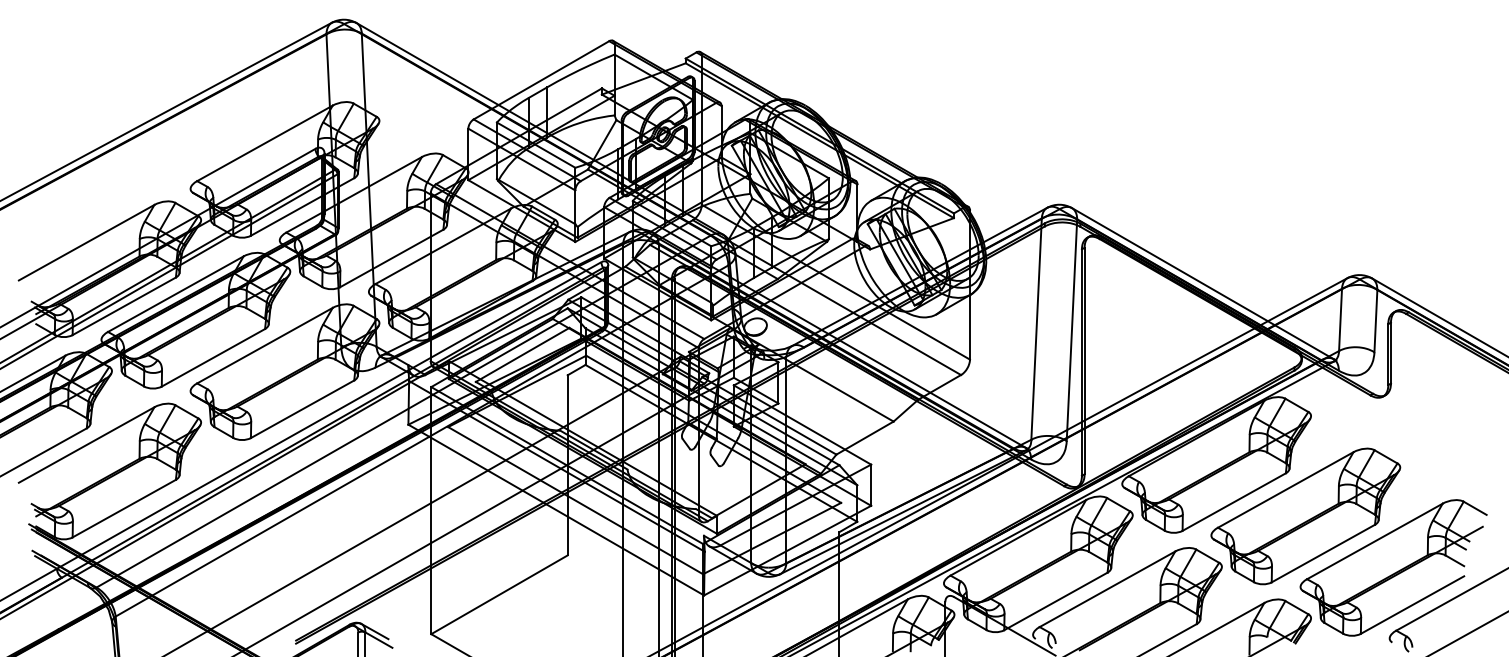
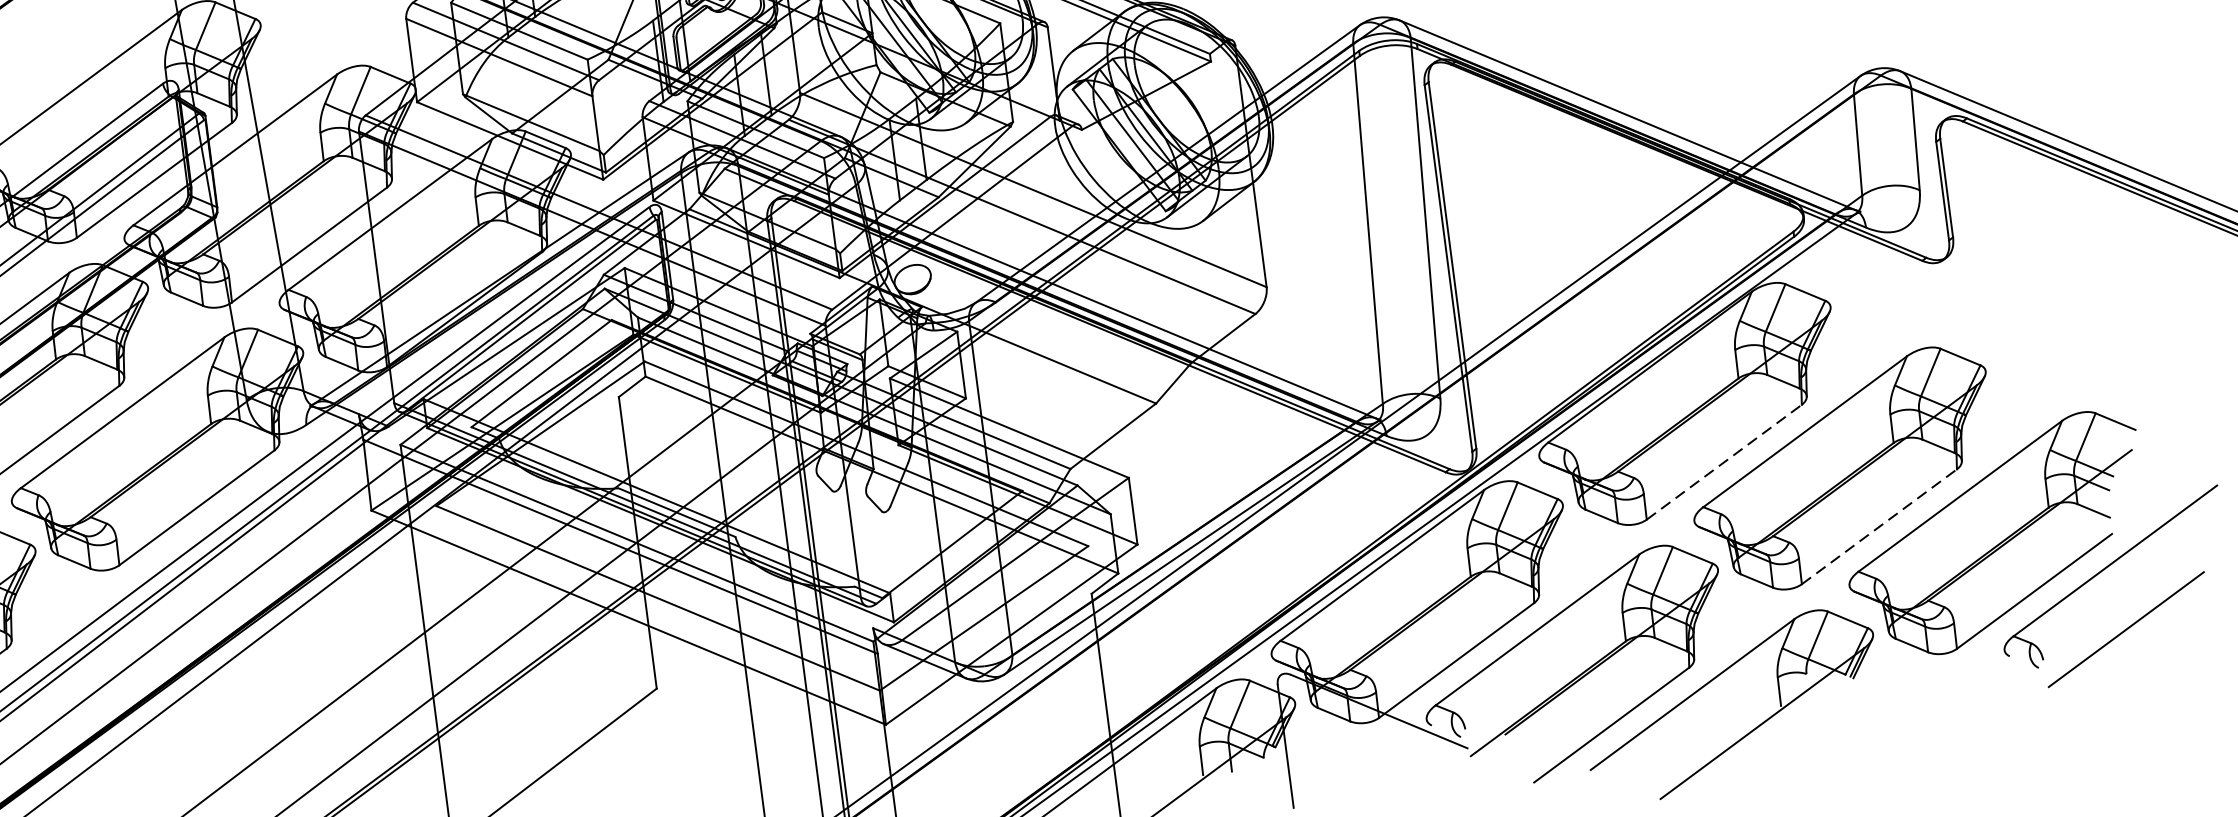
line: (1234, 501) -> (1724, 461), solid -> dashed
line: (1323, 553) -> (1879, 526), solid -> dashed

